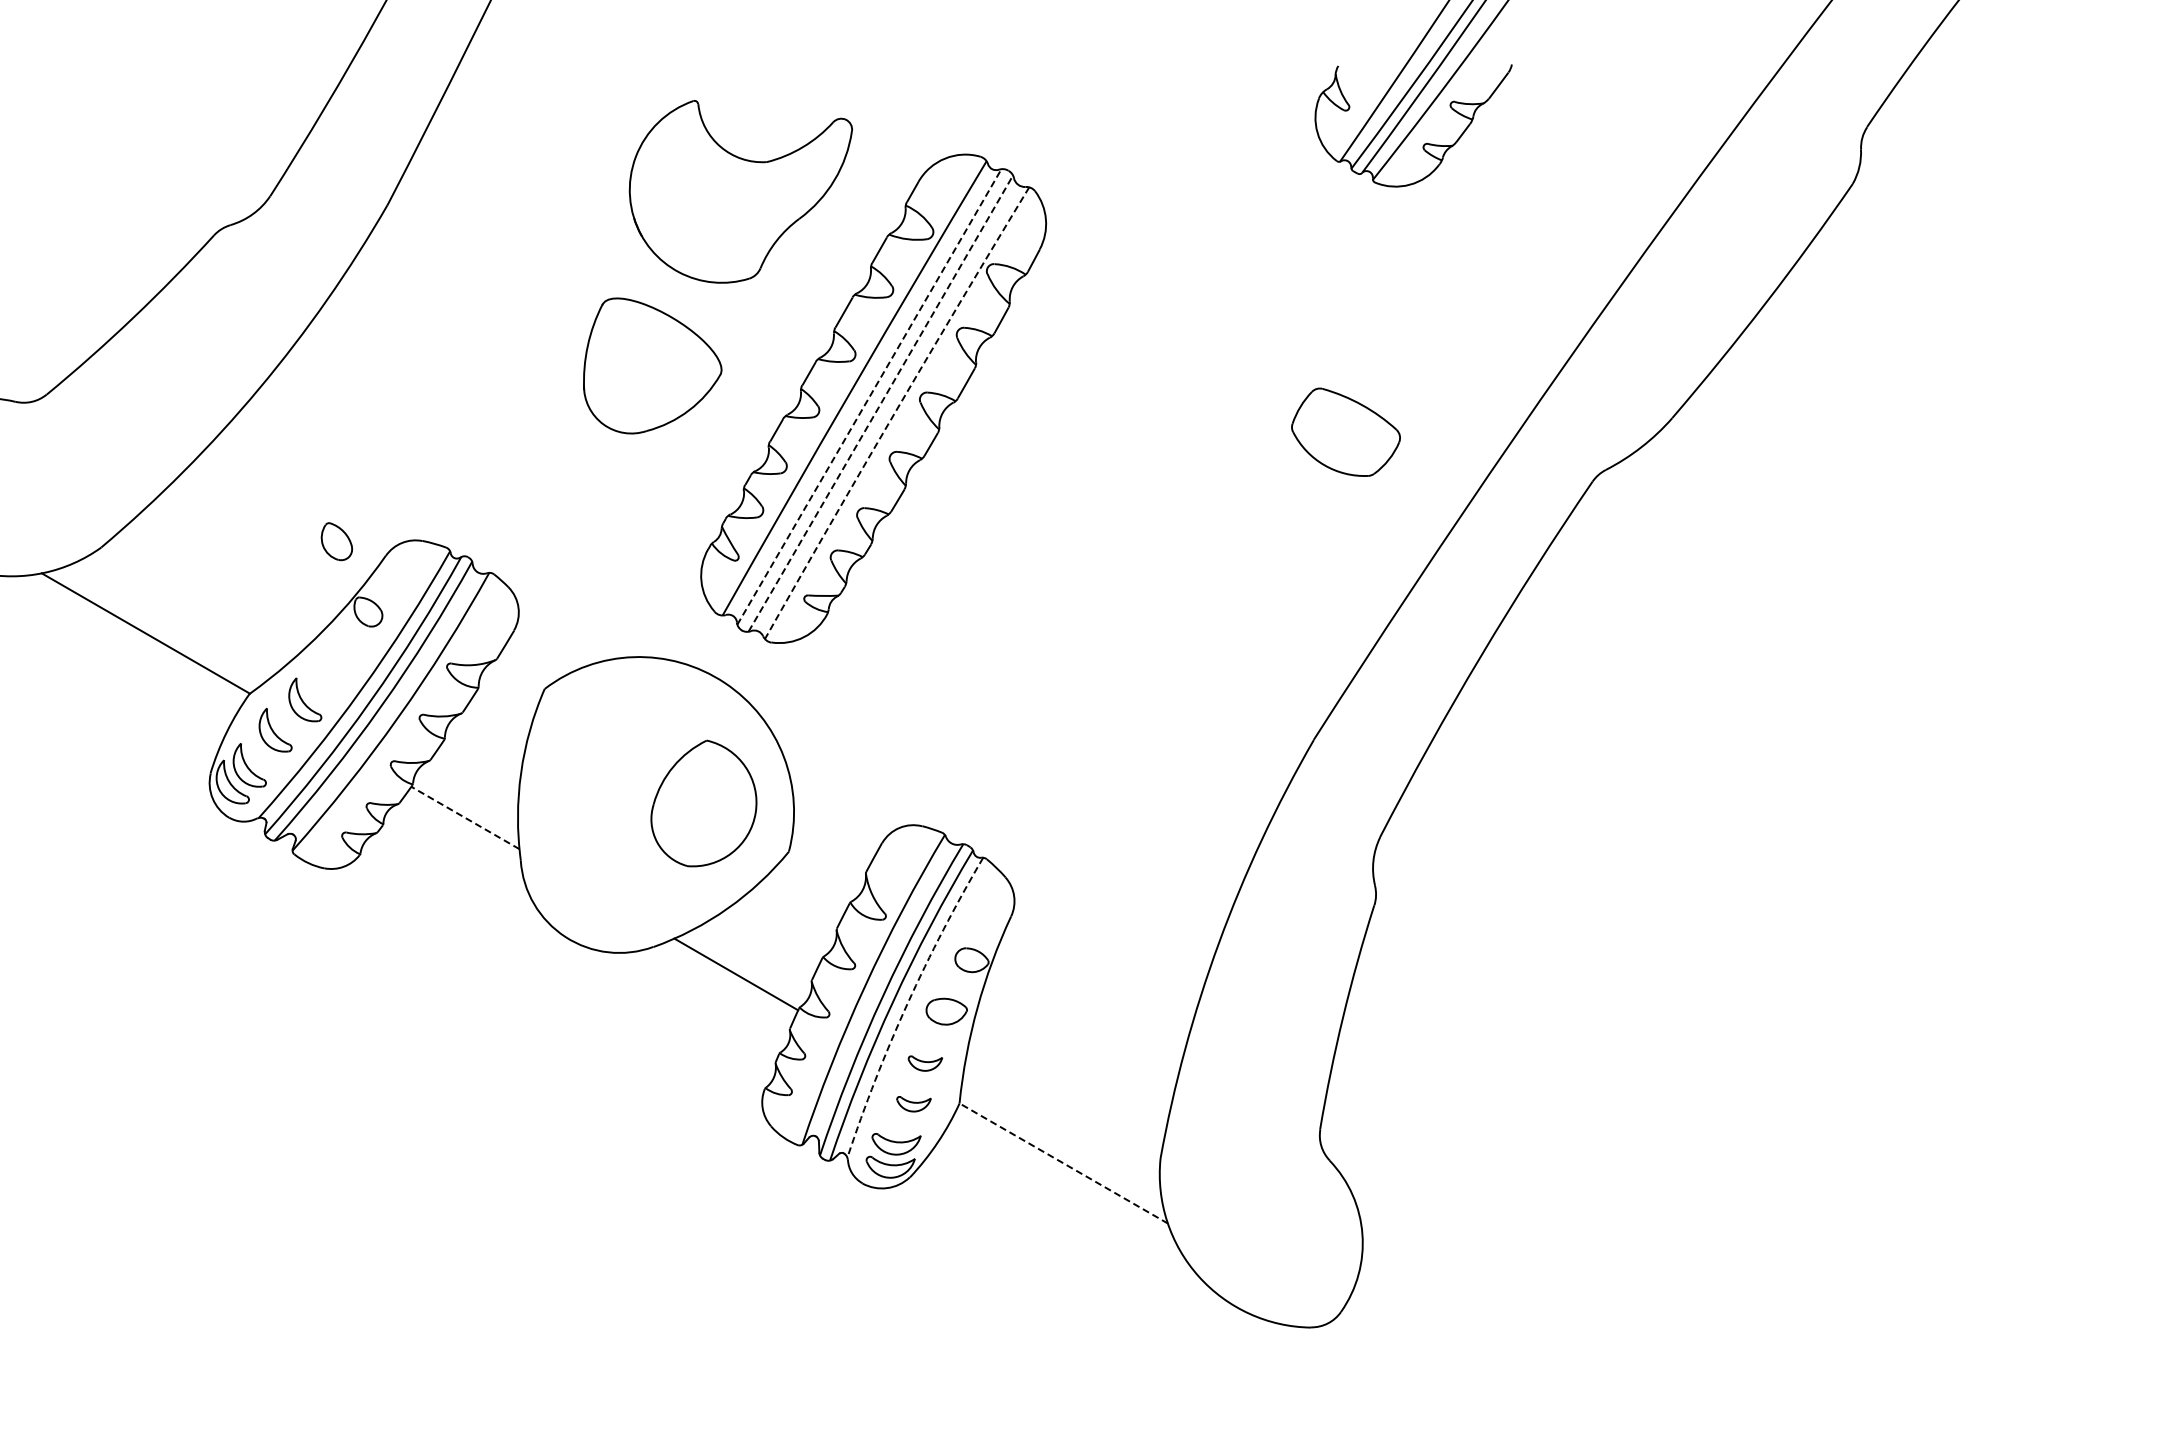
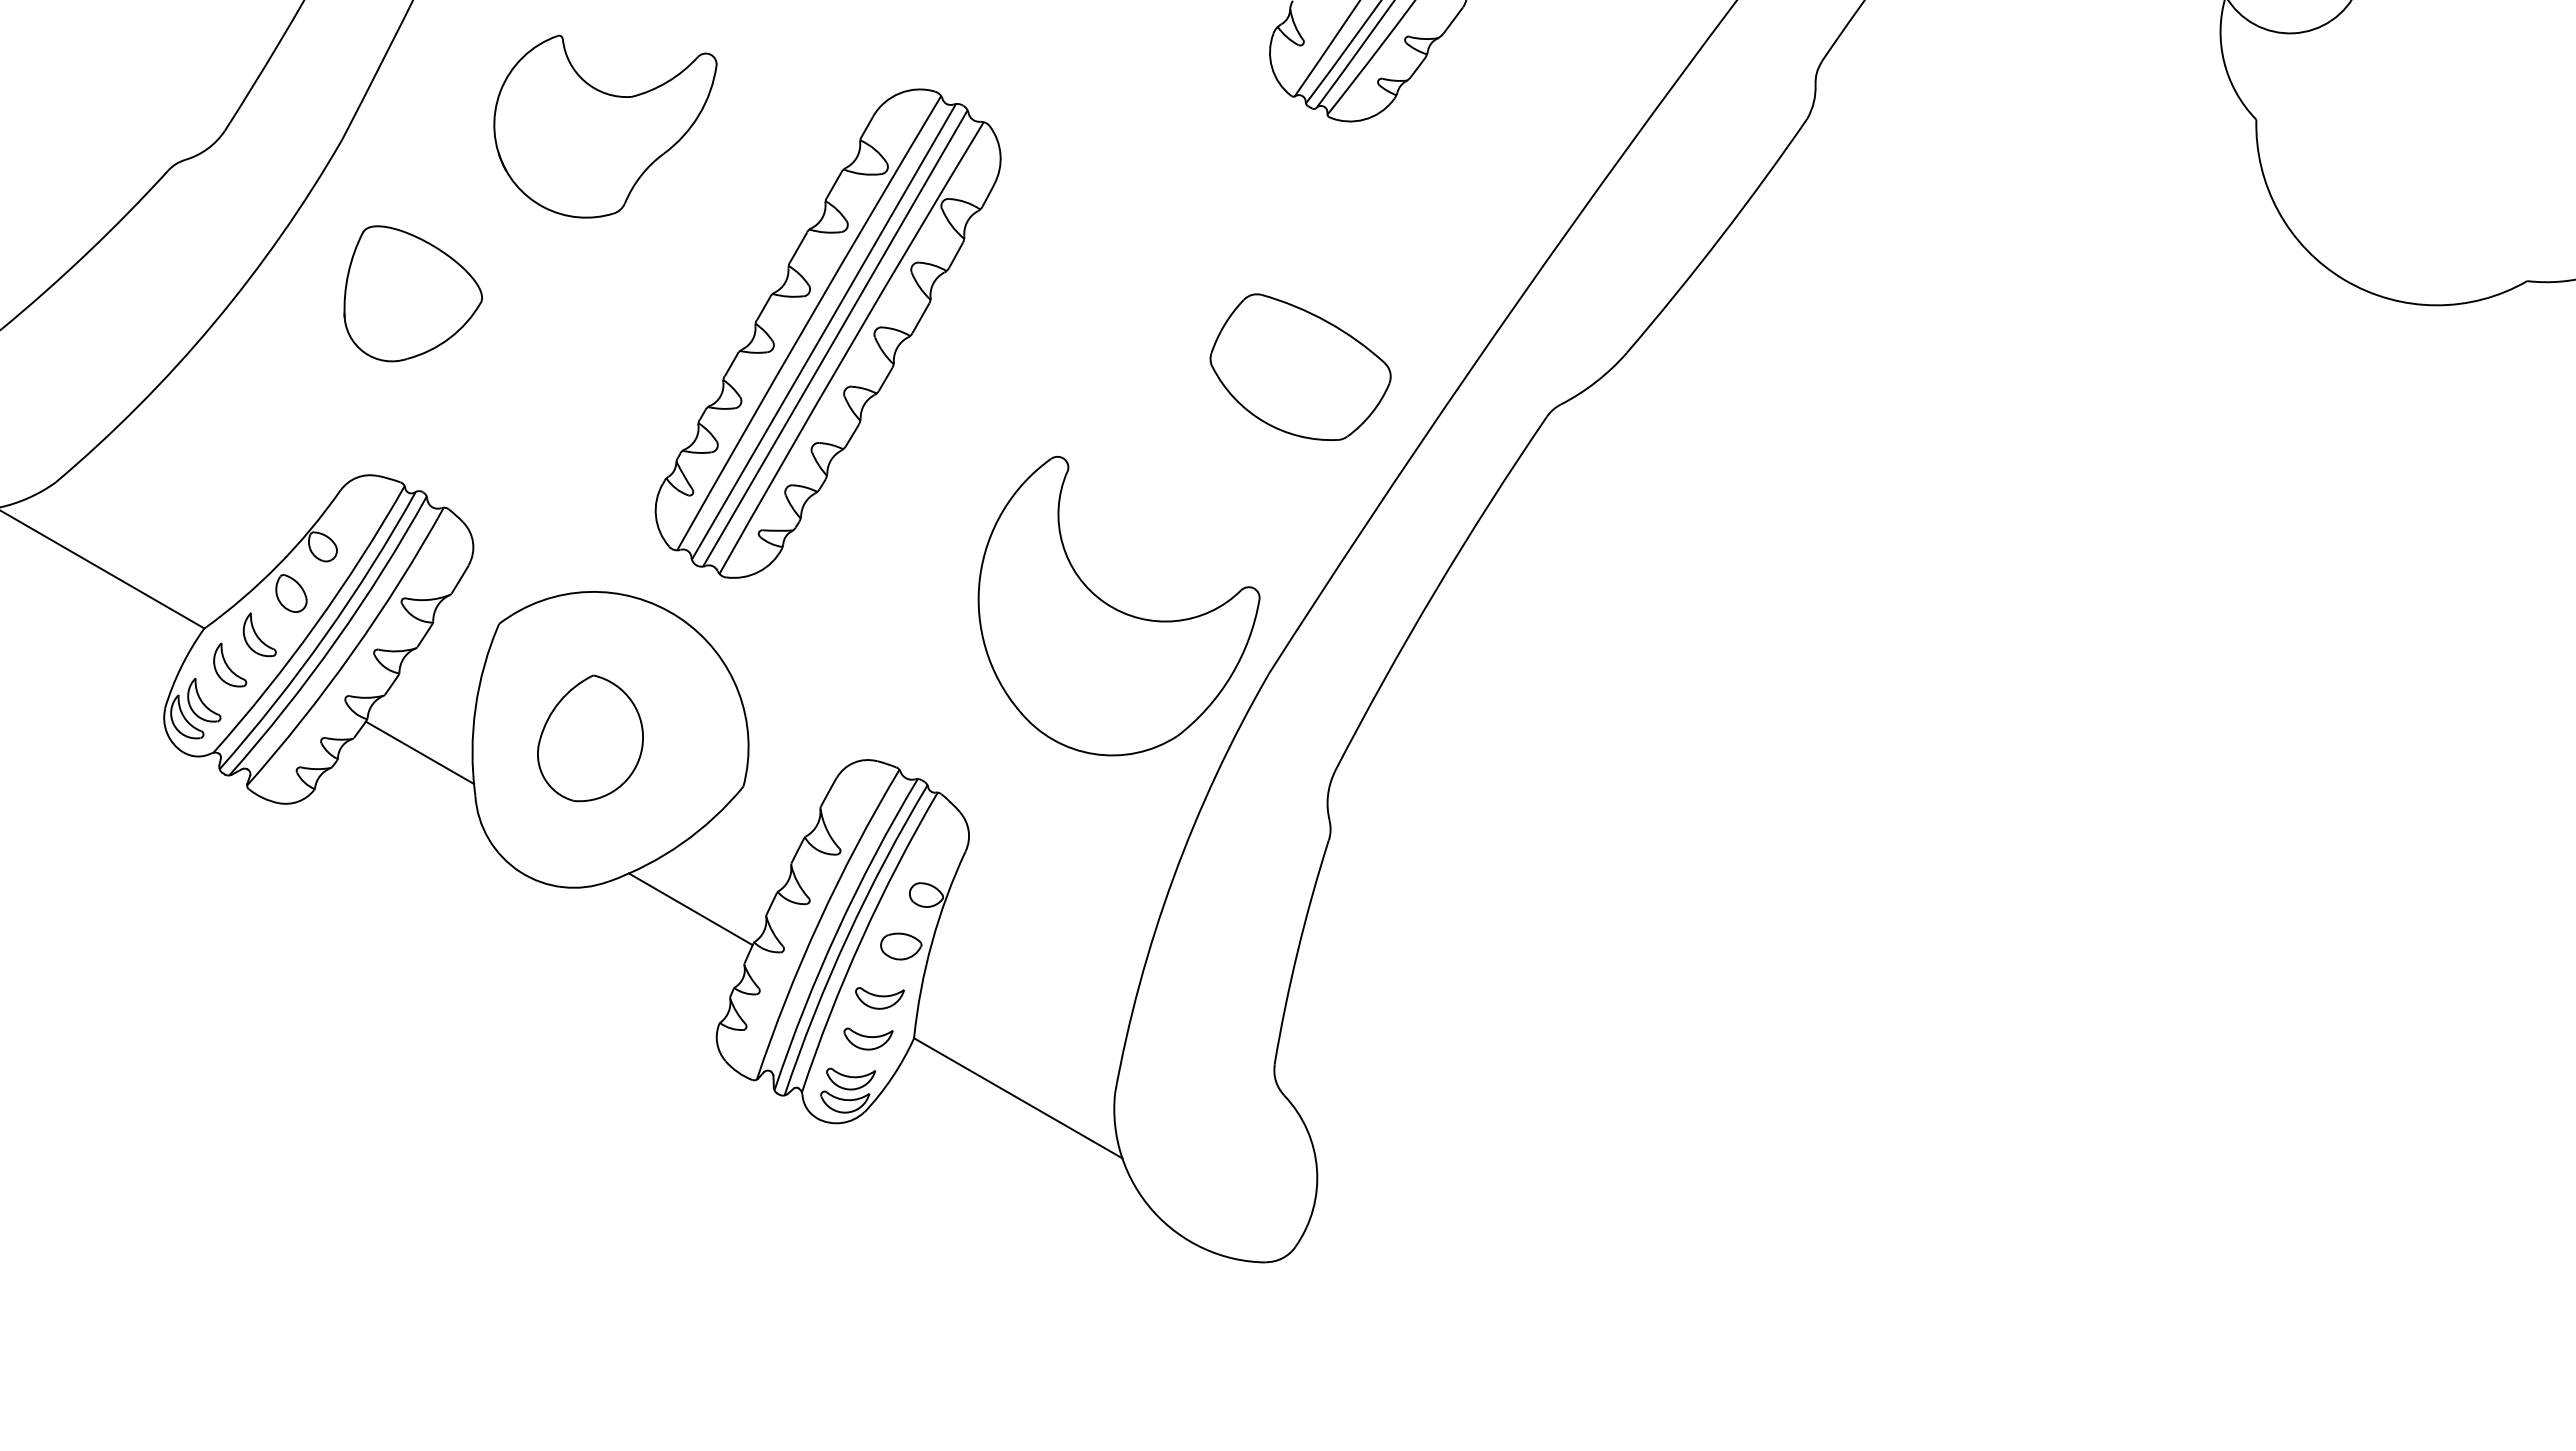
part: (740, 191) -> (605, 126), moved
part: (651, 365) -> (412, 293), moved
arc: (869, 396) -> (824, 331), dashed -> solid
arc: (880, 403) -> (835, 338), dashed -> solid
arc: (894, 412) -> (849, 347), dashed -> solid
part: (1345, 431) -> (1300, 366), size x1.67
part: (336, 541) -> (291, 593), moved
part: (1163, 670) -> (1118, 605), added
part: (703, 803) -> (590, 738), moved
line: (464, 817) -> (419, 752), dashed -> solid
arc: (906, 1003) -> (861, 938), dashed -> solid
part: (924, 1063) -> (879, 998), size x1.43
part: (913, 1103) -> (868, 1038), size x1.43
line: (1062, 1163) -> (1017, 1098), dashed -> solid

